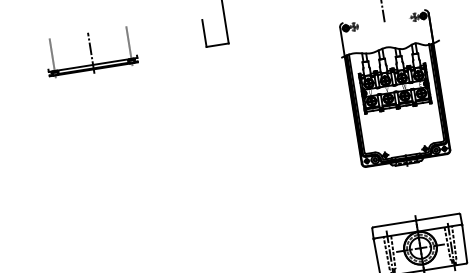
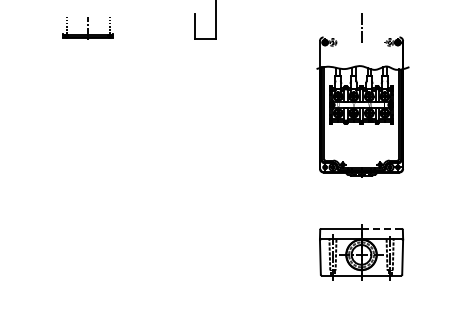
part: (90, 53) -> (87, 28), size x0.6
line: (437, 216) -> (381, 228), solid -> dashed

